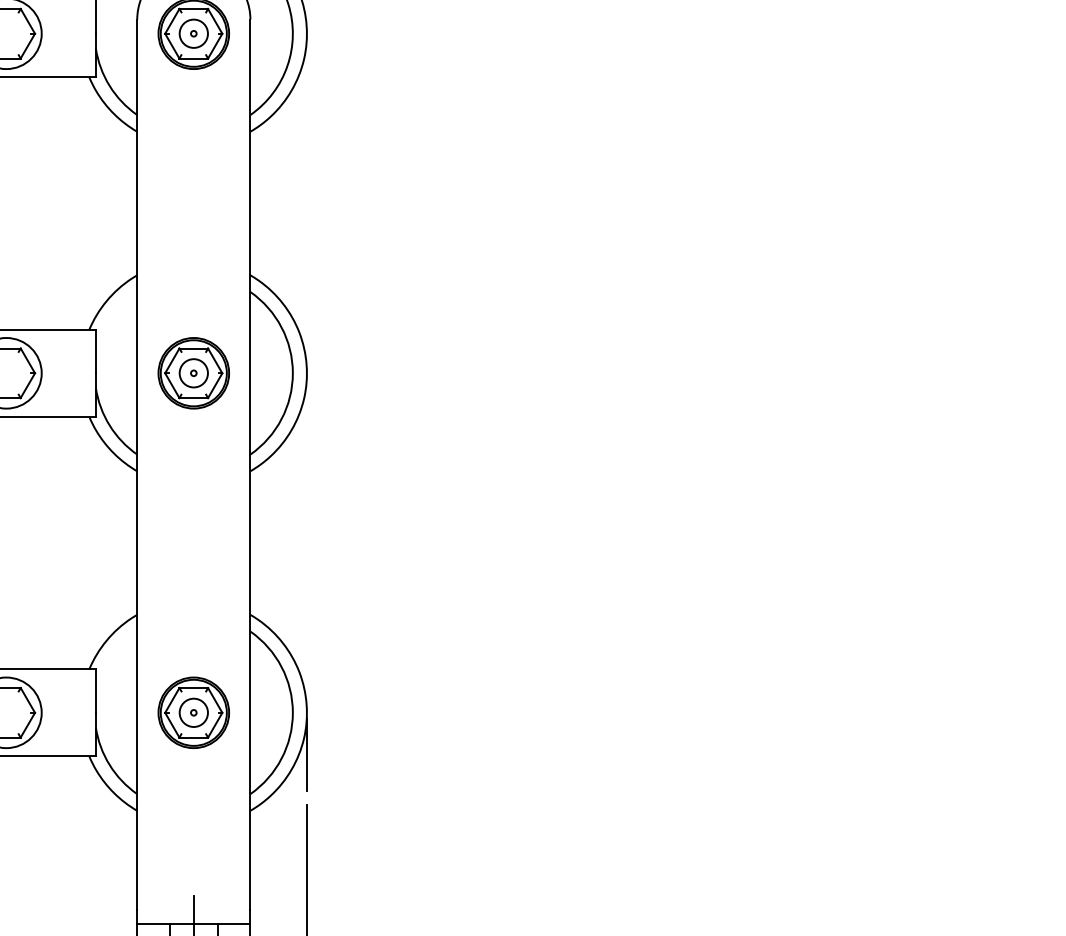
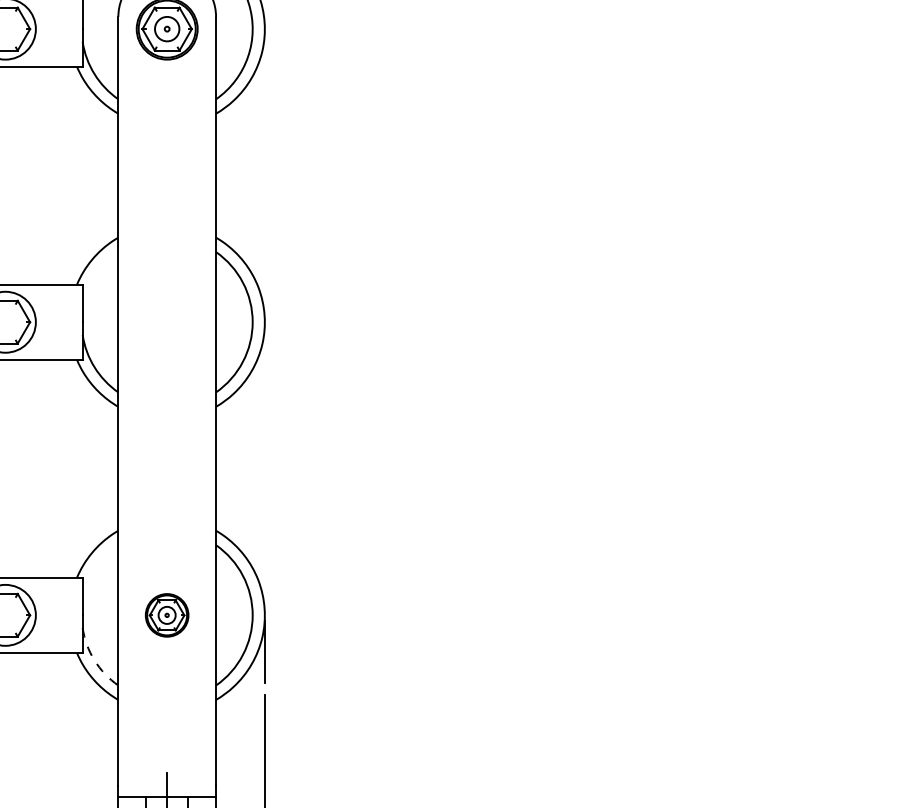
part: (193, 372) -> (166, 321), removed
part: (193, 713) -> (166, 615), size x0.7
arc: (109, 765) -> (94, 660), solid -> dashed

